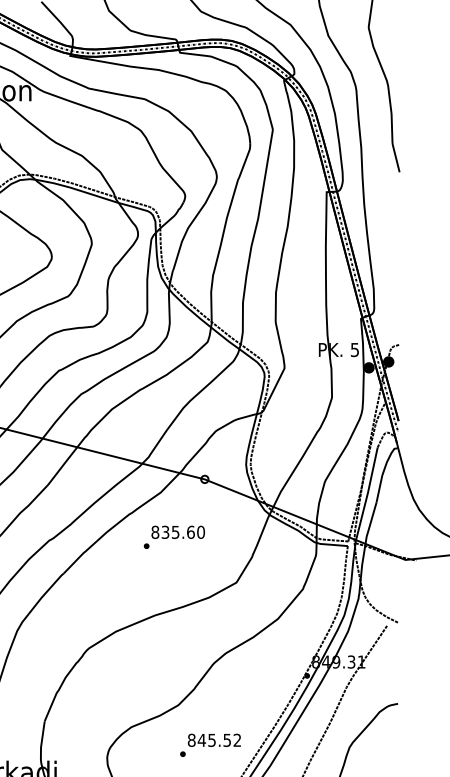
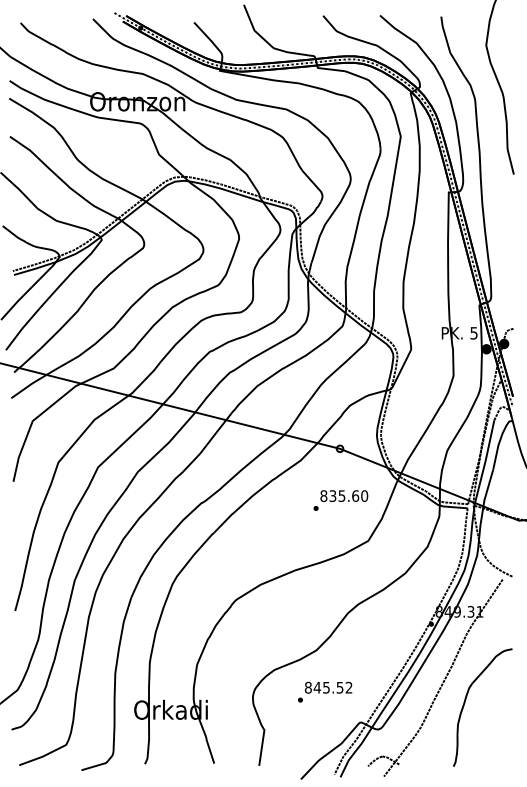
text: (173, 537) -> (340, 500), moved
text: (210, 744) -> (325, 691), moved

